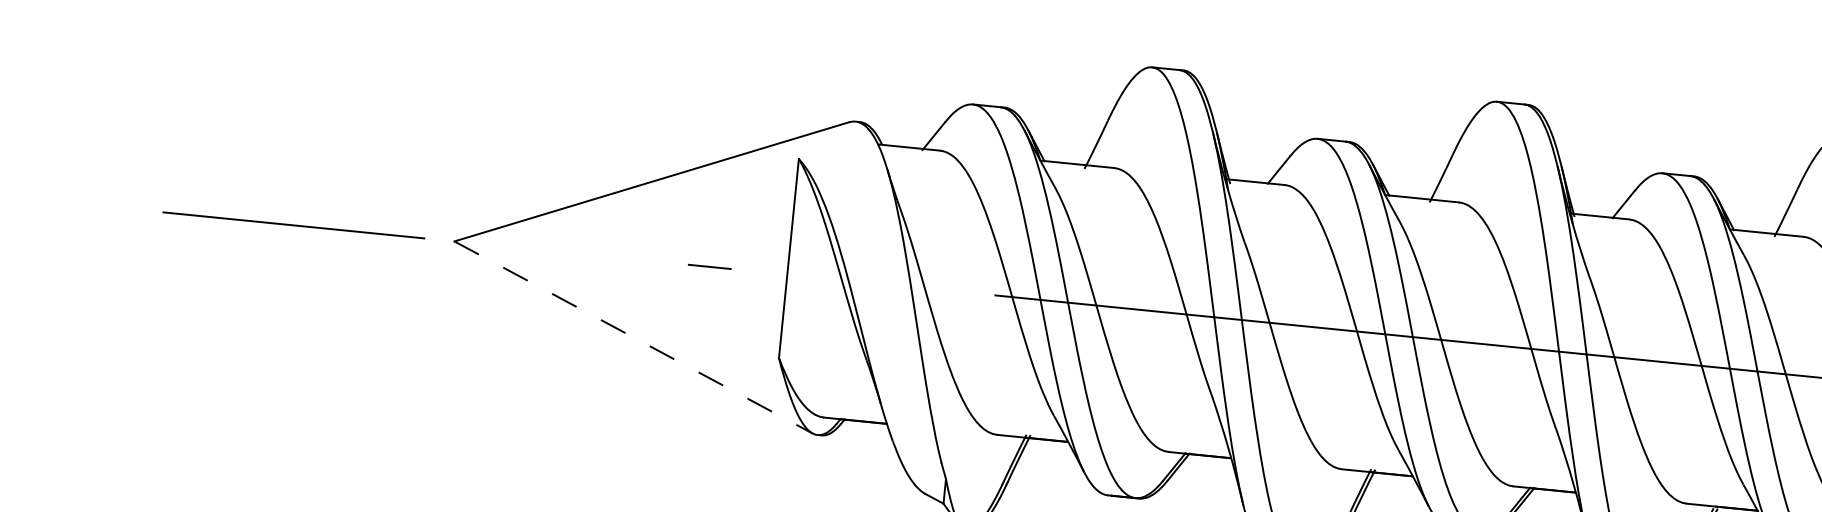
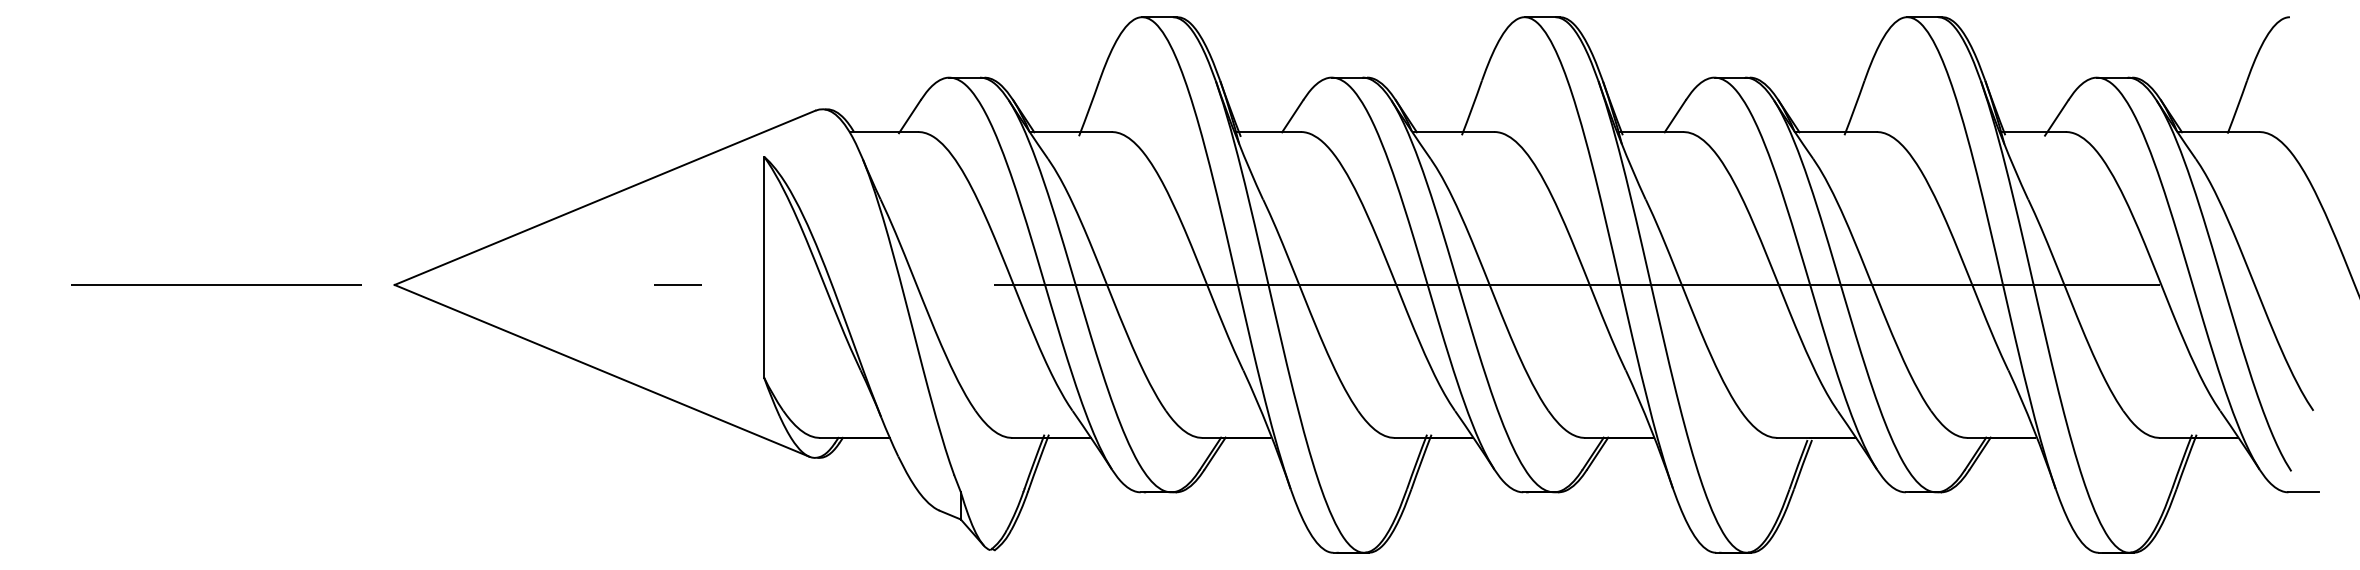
line: (633, 338) -> (602, 371), dashed -> solid

